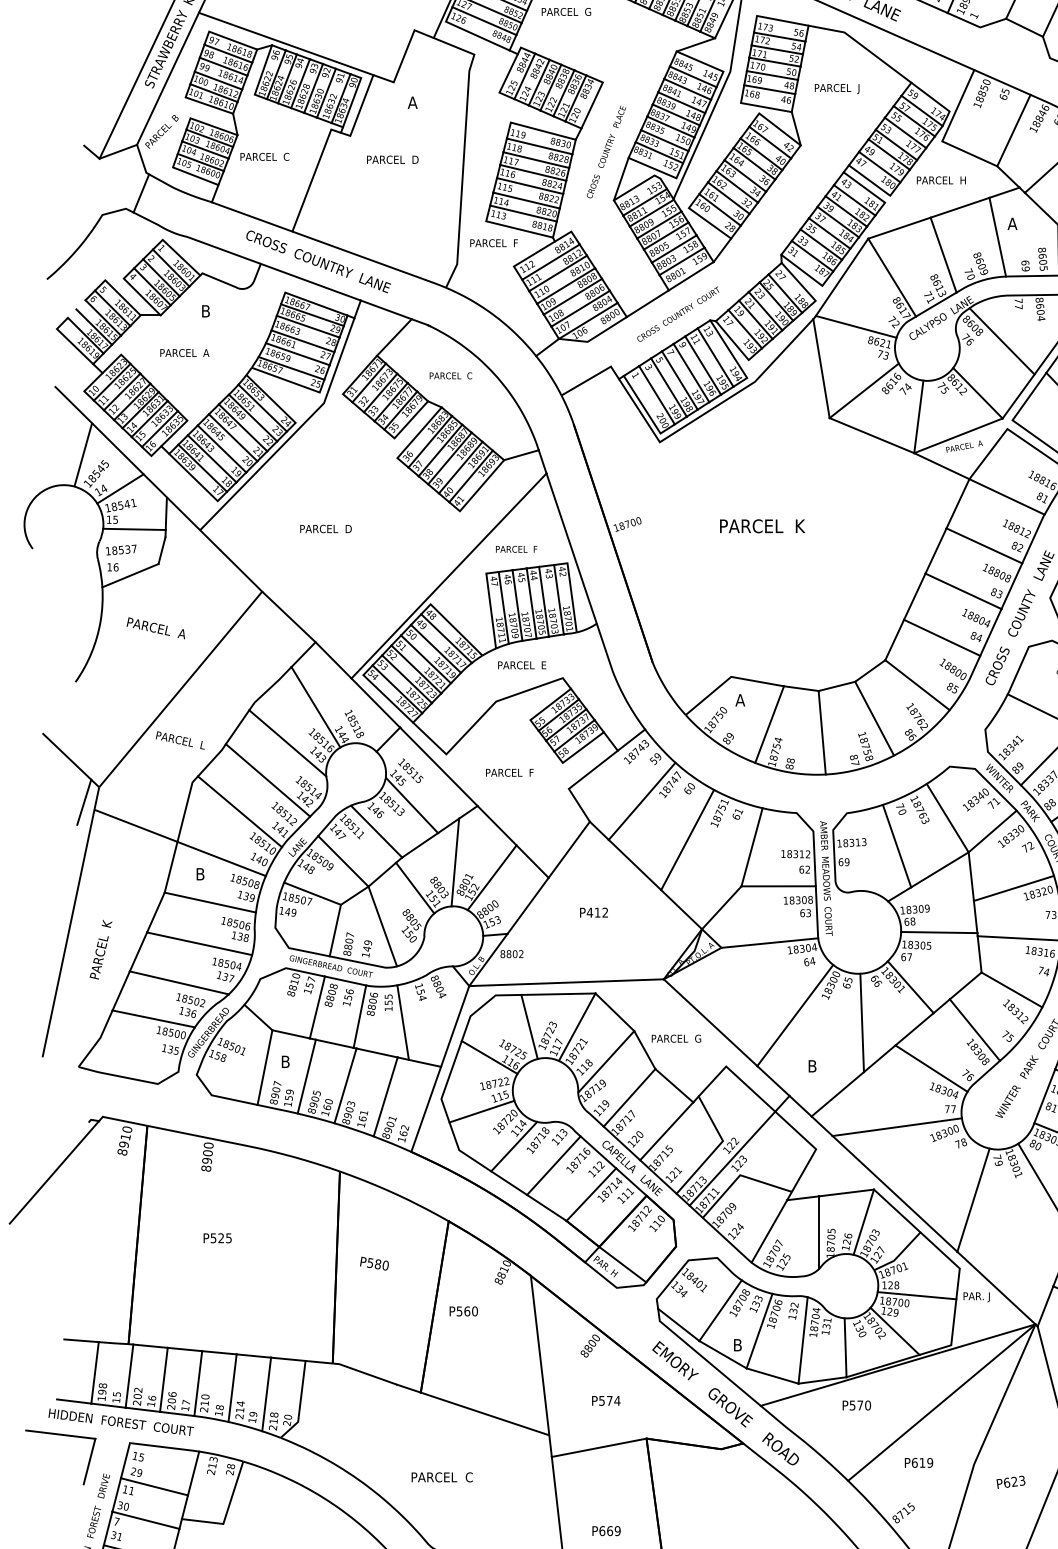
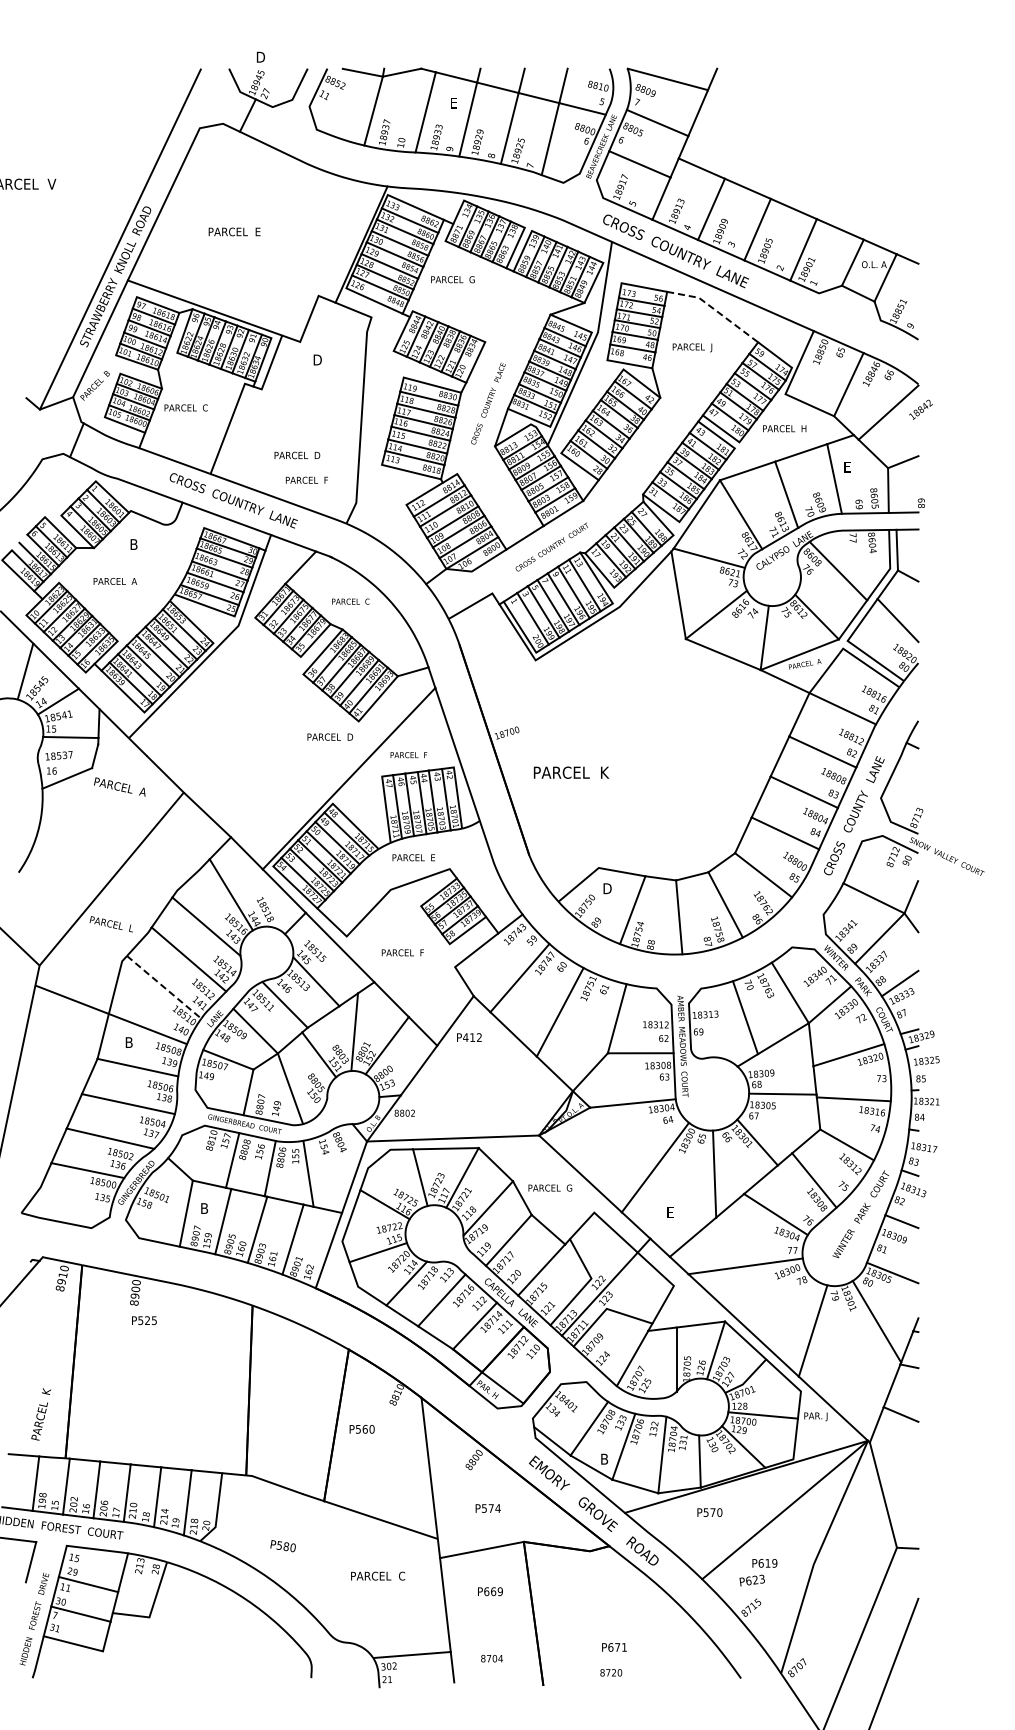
line: (863, 46) -> (715, 310), solid -> dashed
text: (412, 102) -> (316, 359), A -> D
text: (392, 159) -> (297, 455), moved
text: (1012, 223) -> (847, 466), A -> E
text: (493, 242) -> (306, 479), moved
text: (762, 526) -> (571, 772), moved
text: (326, 528) -> (330, 736), moved
text: (155, 627) -> (119, 786), moved
text: (739, 700) -> (606, 888), A -> D
line: (84, 801) -> (26, 978), removed
line: (240, 811) -> (164, 987), solid -> dashed
text: (594, 912) -> (469, 1037), moved
text: (101, 949) -> (41, 1414), moved
text: (812, 1066) -> (670, 1212), B -> E
text: (217, 1238) -> (144, 1320), moved
text: (373, 1264) -> (282, 1546), moved
text: (442, 1476) -> (378, 1575), moved
text: (1010, 1482) -> (751, 1580), moved
text: (606, 1530) -> (490, 1591), moved

